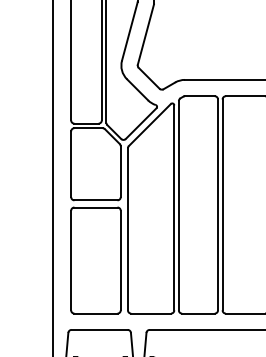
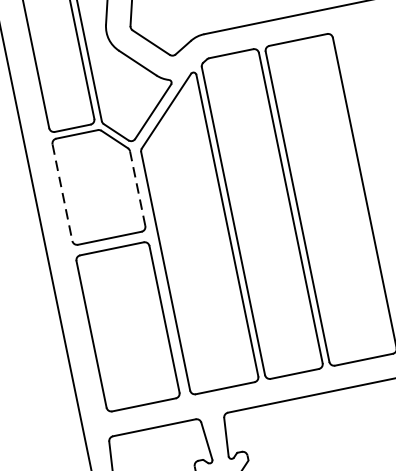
line: (71, 164) -> (63, 192), solid -> dashed
line: (120, 171) -> (137, 188), solid -> dashed

